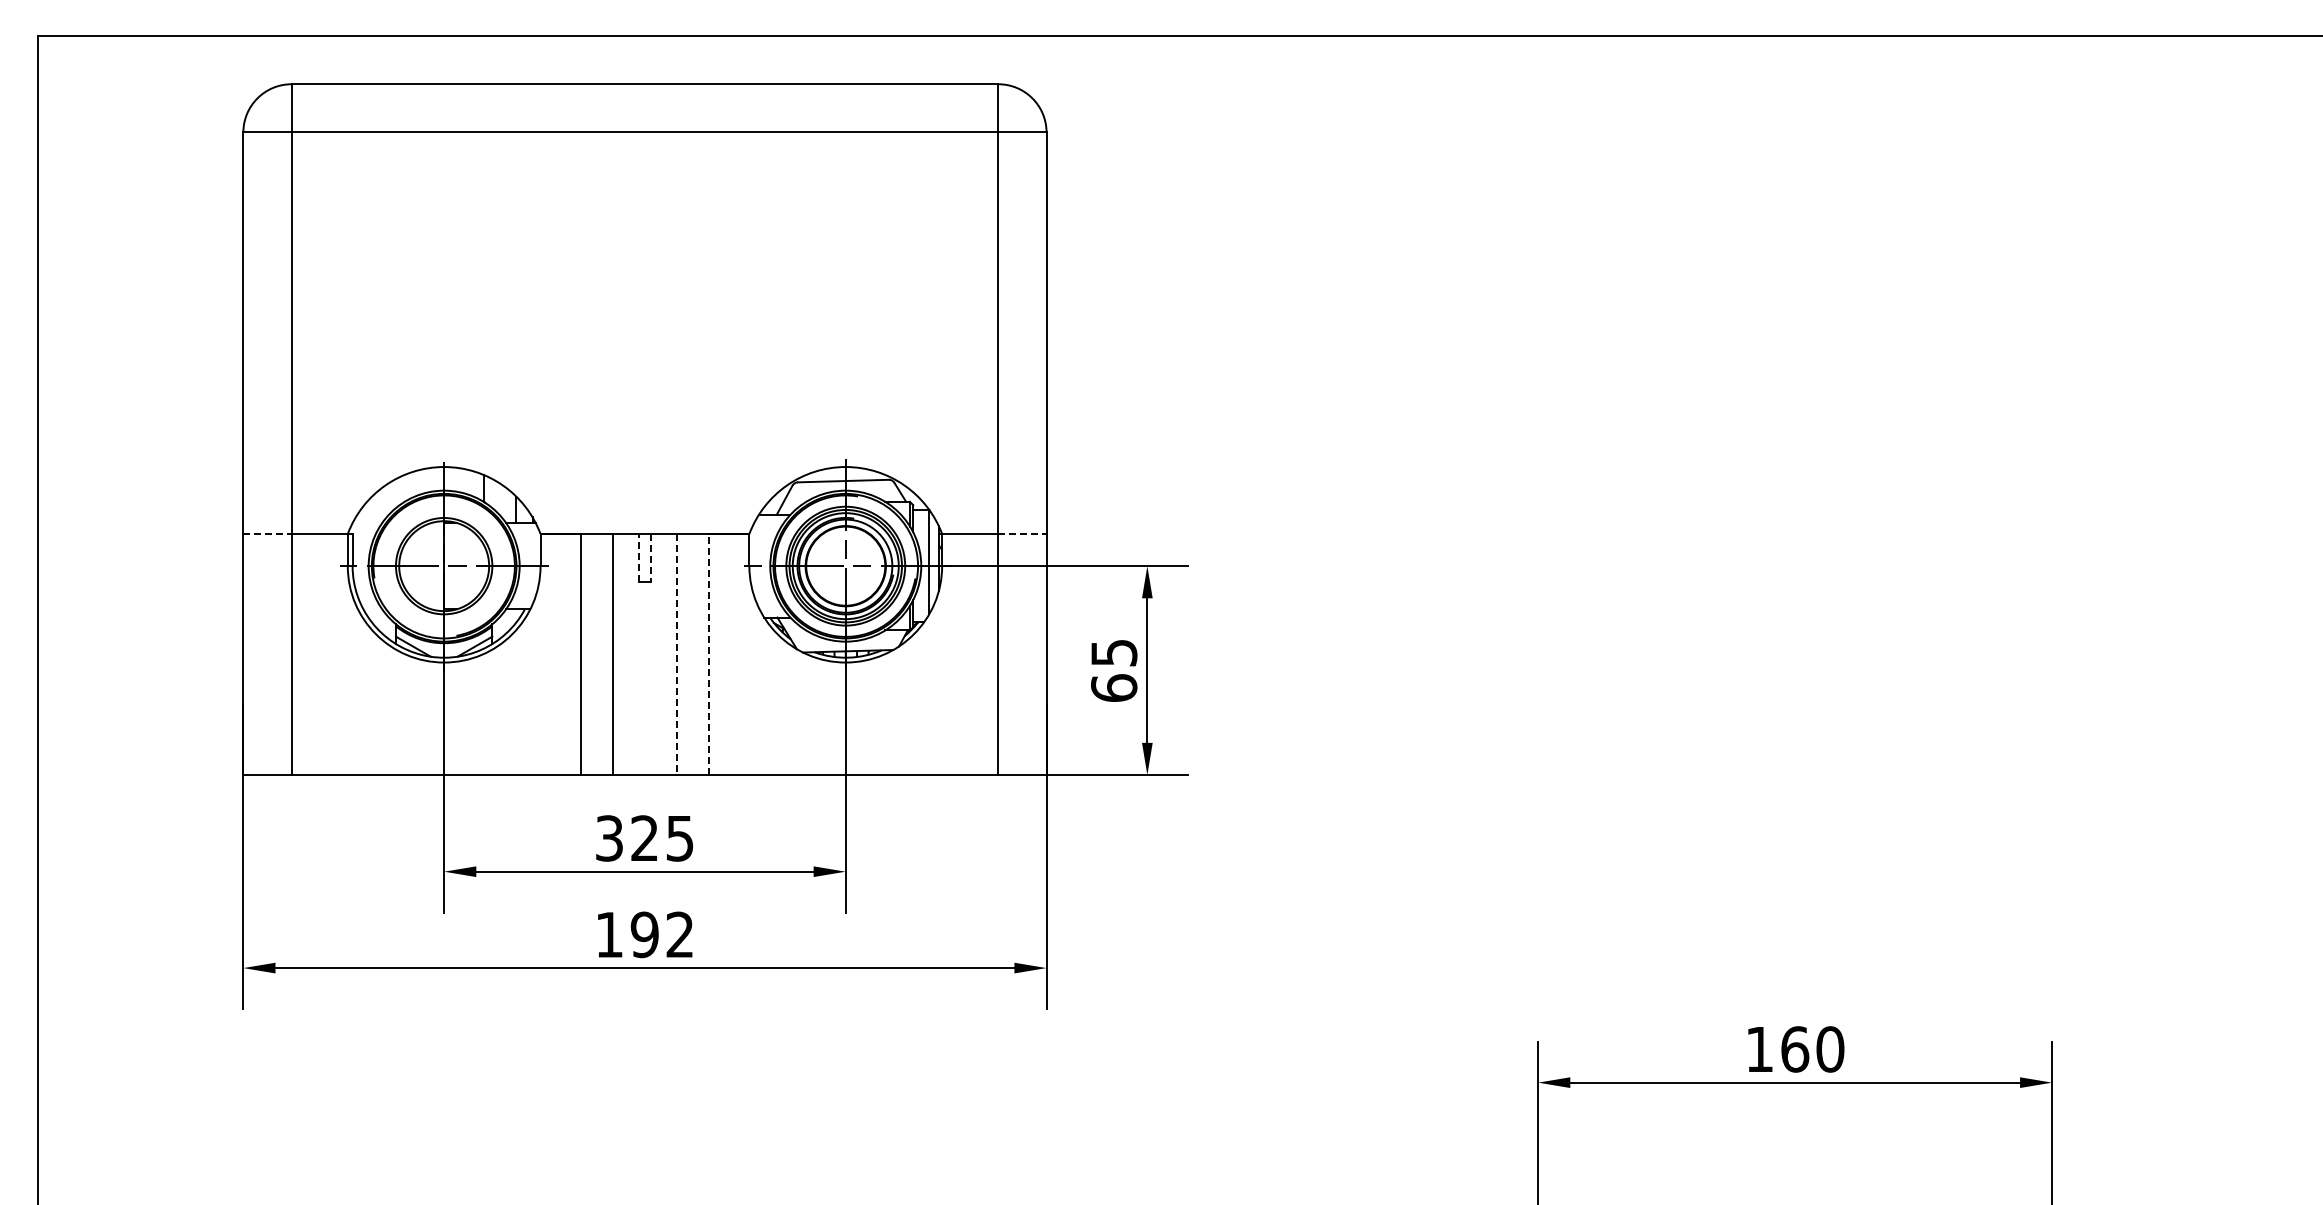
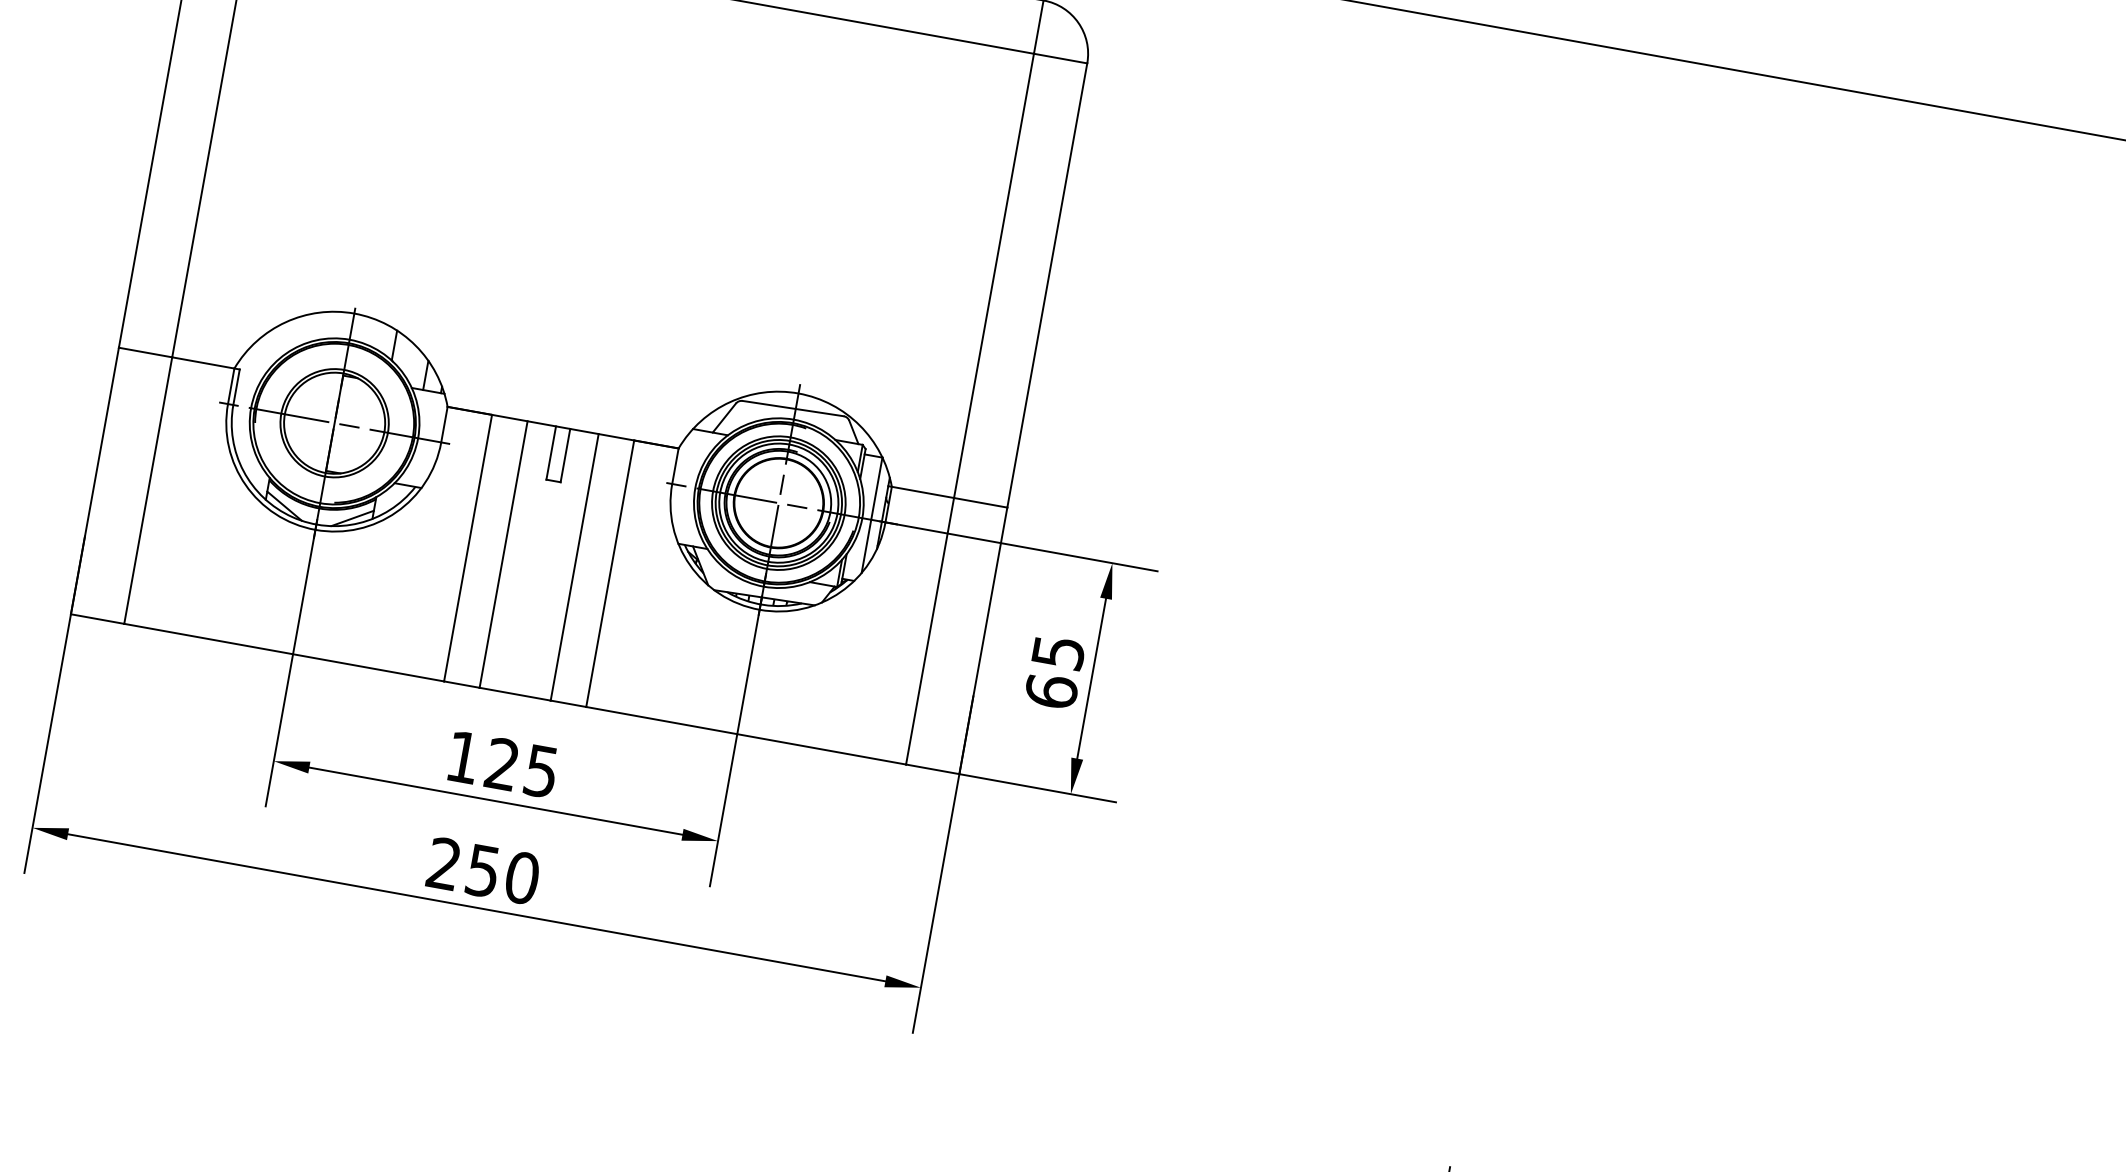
line: (267, 534) -> (145, 353), dashed -> solid
line: (1022, 534) -> (980, 503), dashed -> solid
line: (638, 557) -> (551, 452), dashed -> solid
line: (651, 558) -> (565, 456), dashed -> solid
line: (709, 654) -> (610, 573), dashed -> solid
line: (677, 655) -> (574, 568), dashed -> solid
text: (609, 838) -> (463, 757), 325 -> 125
text: (645, 934) -> (484, 870), 192 -> 250

